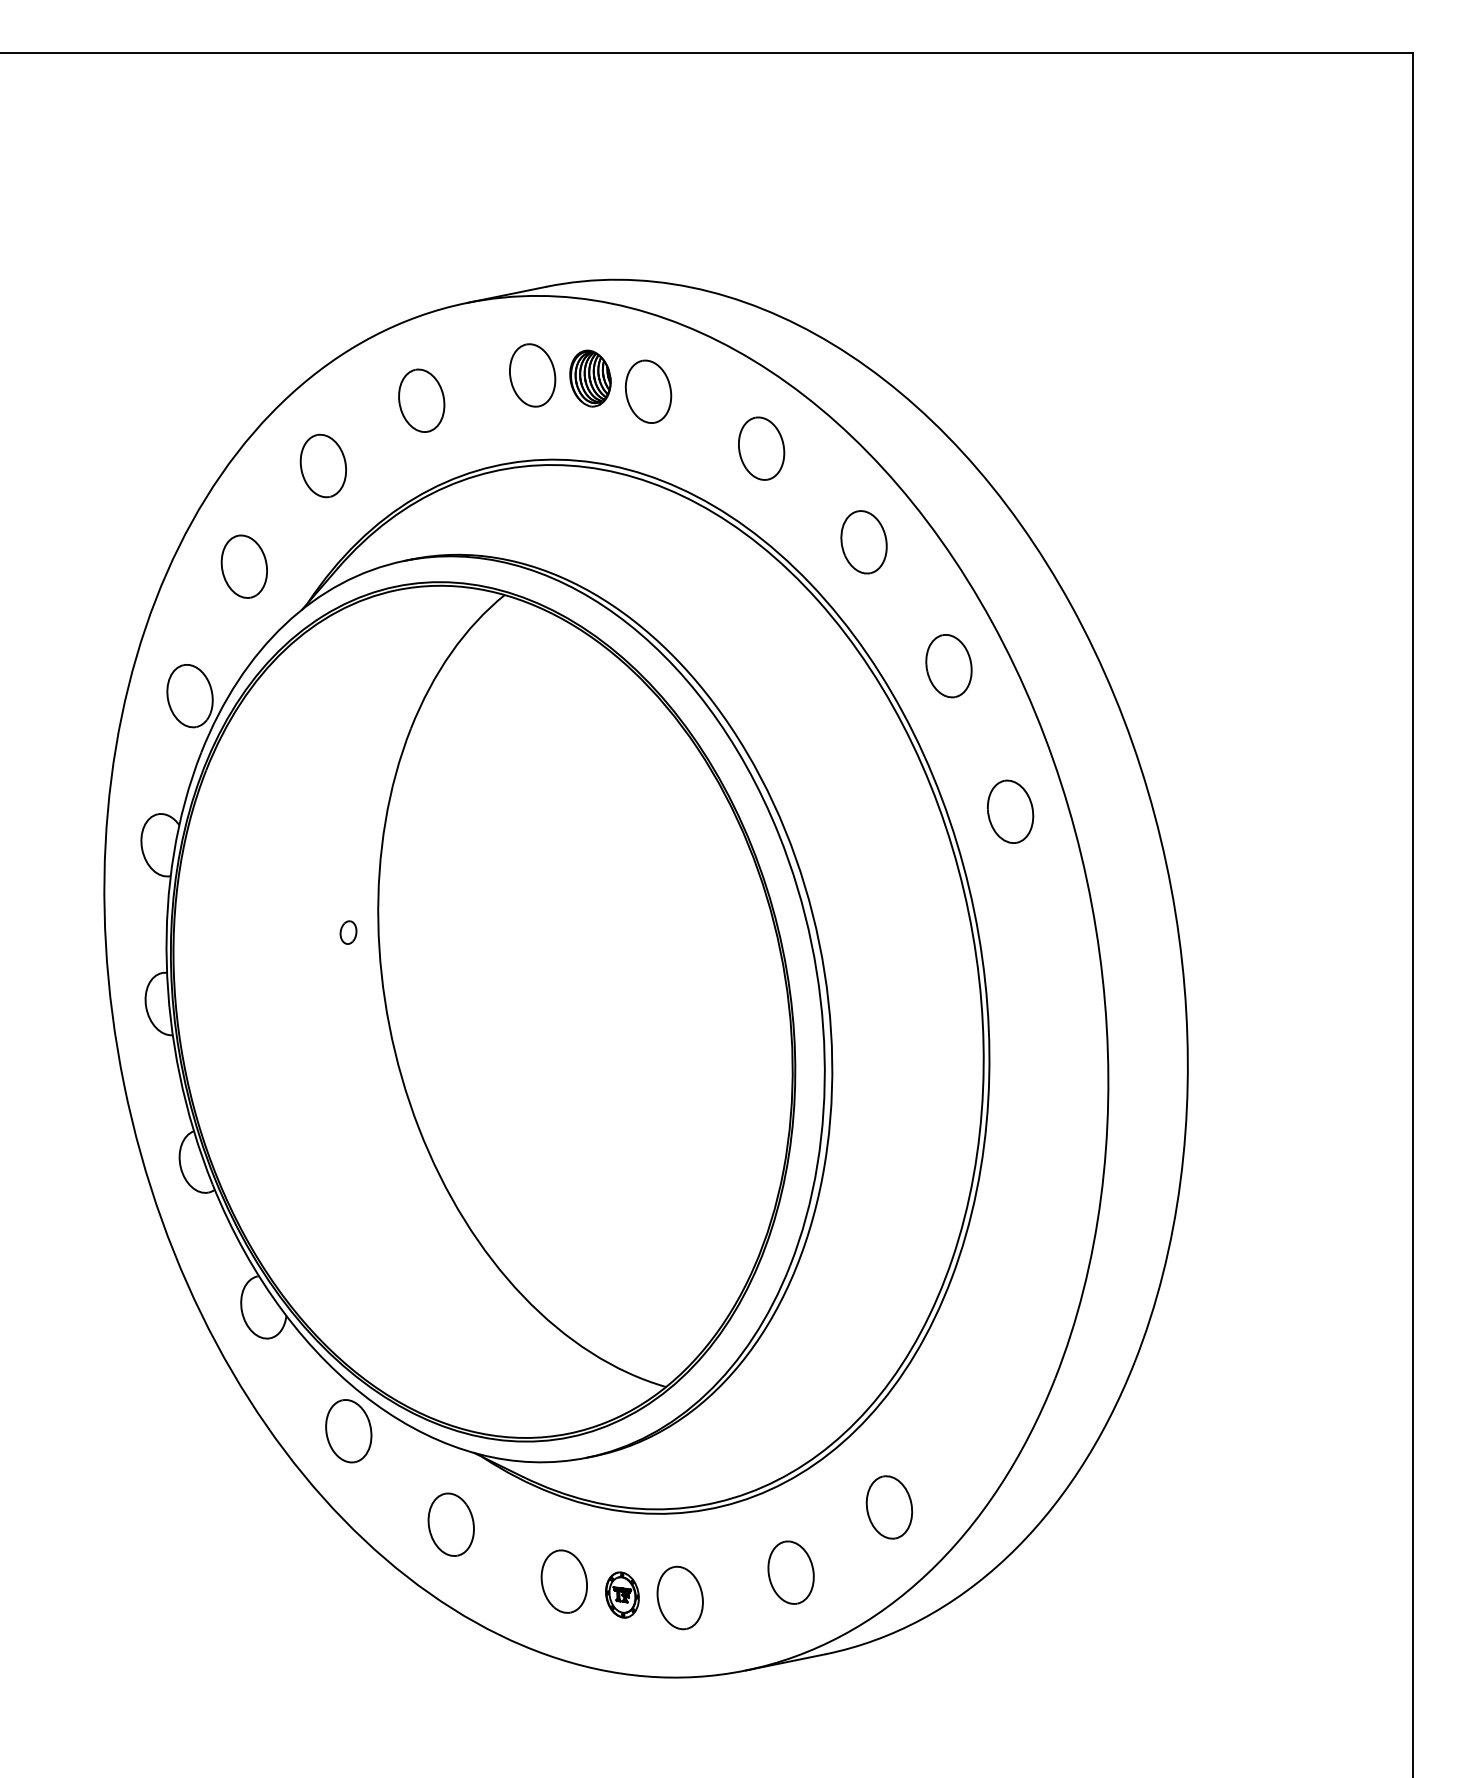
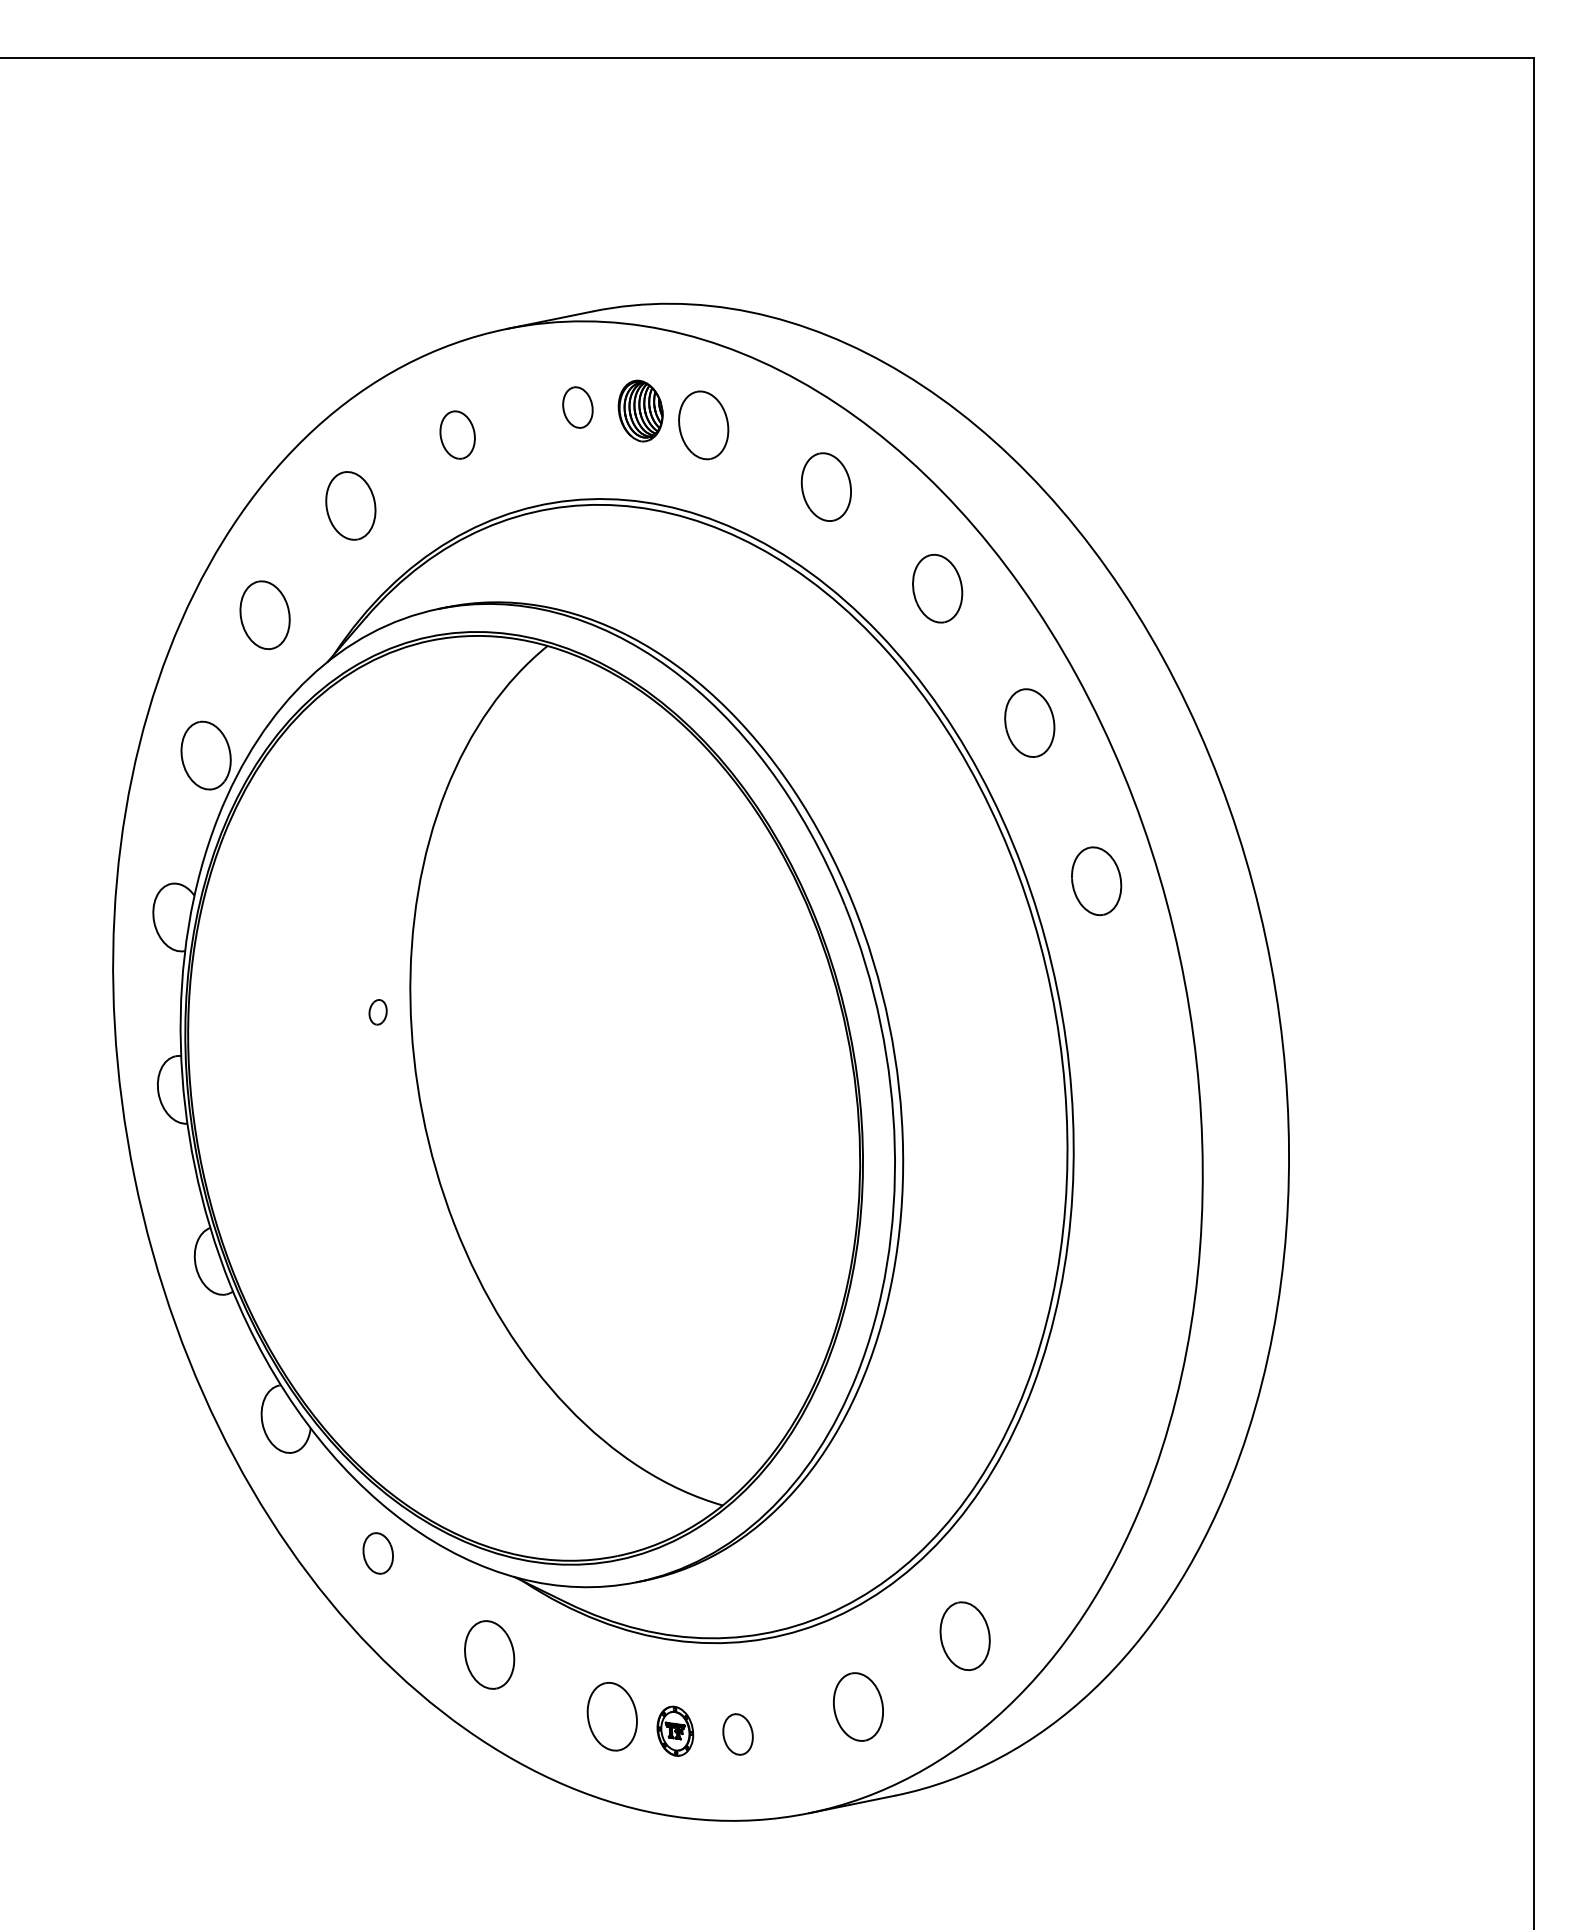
part: (532, 375) -> (577, 407), size x0.6
part: (421, 400) -> (457, 434), size x0.7
part: (347, 1431) -> (377, 1553), size x0.6
part: (679, 1598) -> (737, 1734), size x0.6

